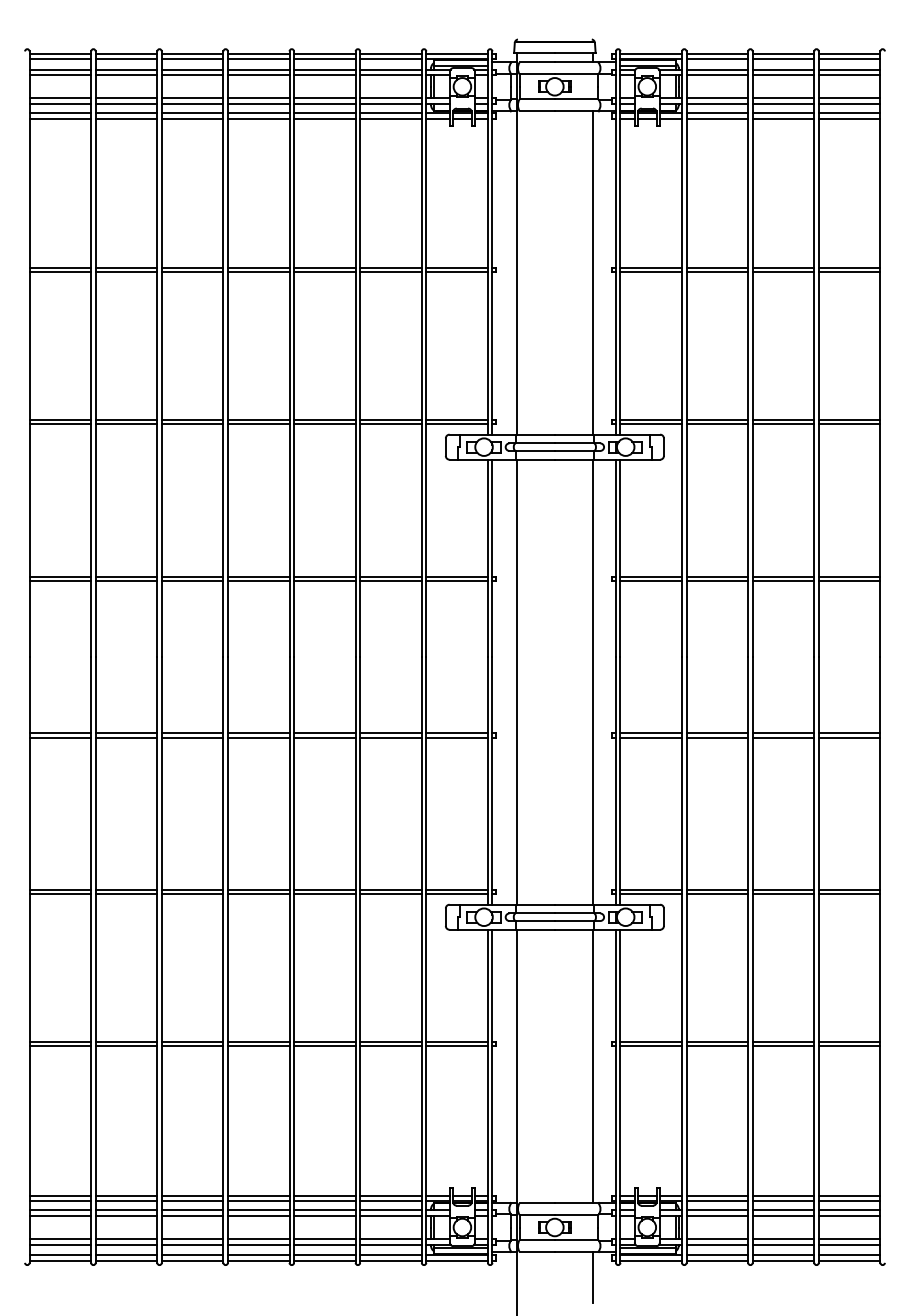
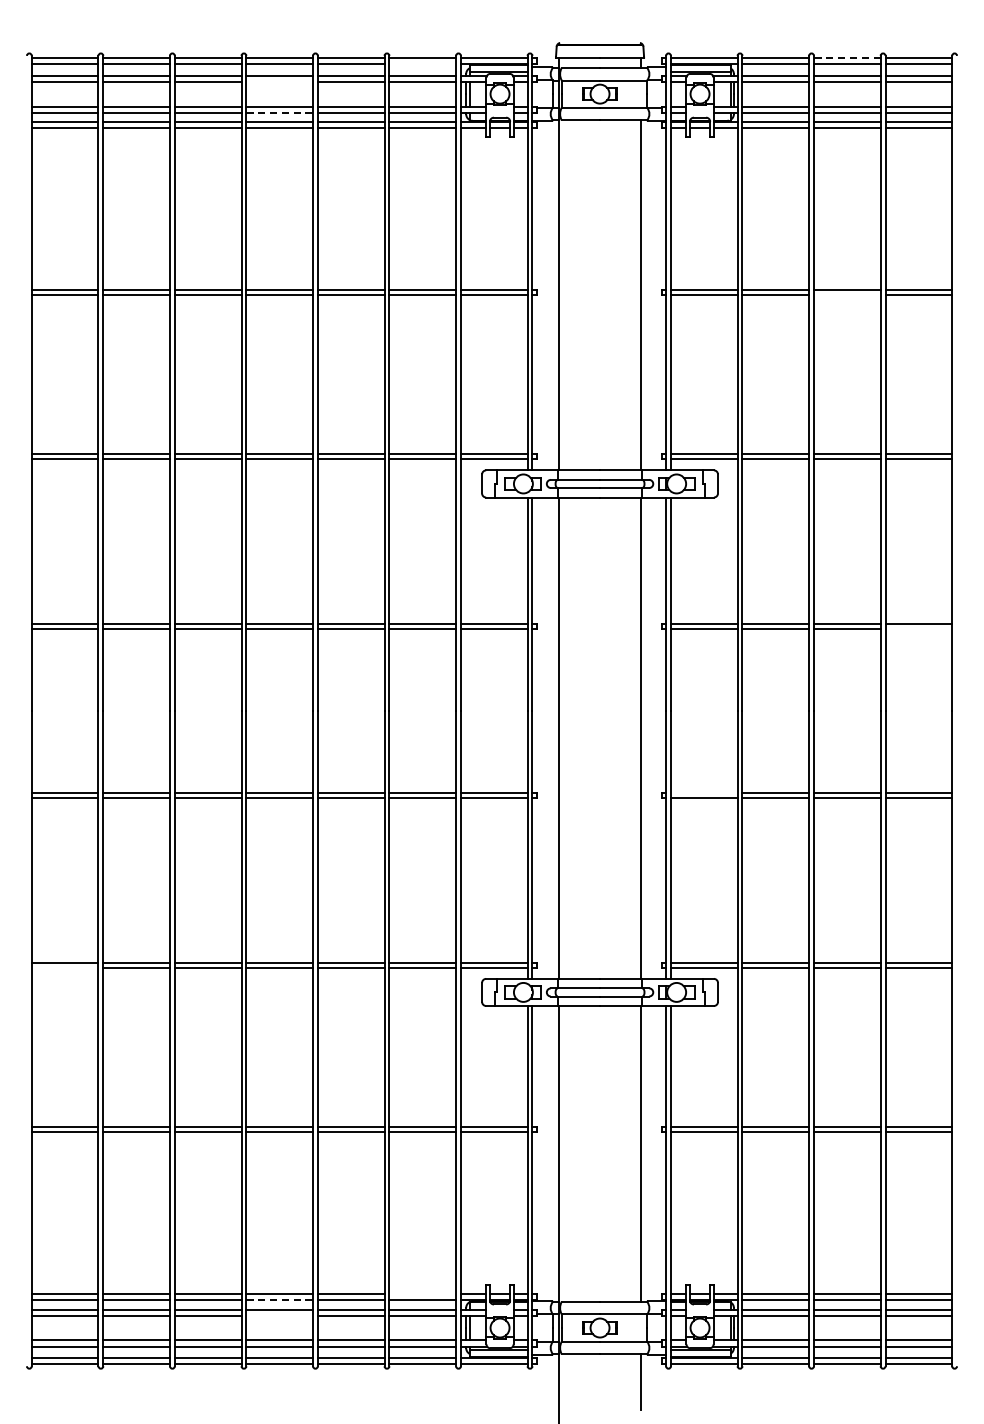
line: (783, 53) -> (847, 58), solid -> dashed
line: (390, 59) -> (422, 64), removed
line: (258, 75) -> (279, 81), removed
line: (258, 103) -> (279, 112), solid -> dashed
line: (783, 272) -> (847, 295), removed
line: (849, 581) -> (918, 629), removed
line: (651, 733) -> (704, 793), removed
line: (60, 894) -> (65, 967), removed
line: (390, 1195) -> (422, 1293), removed
line: (258, 1201) -> (279, 1299), solid -> dashed
line: (258, 1216) -> (279, 1316), removed

